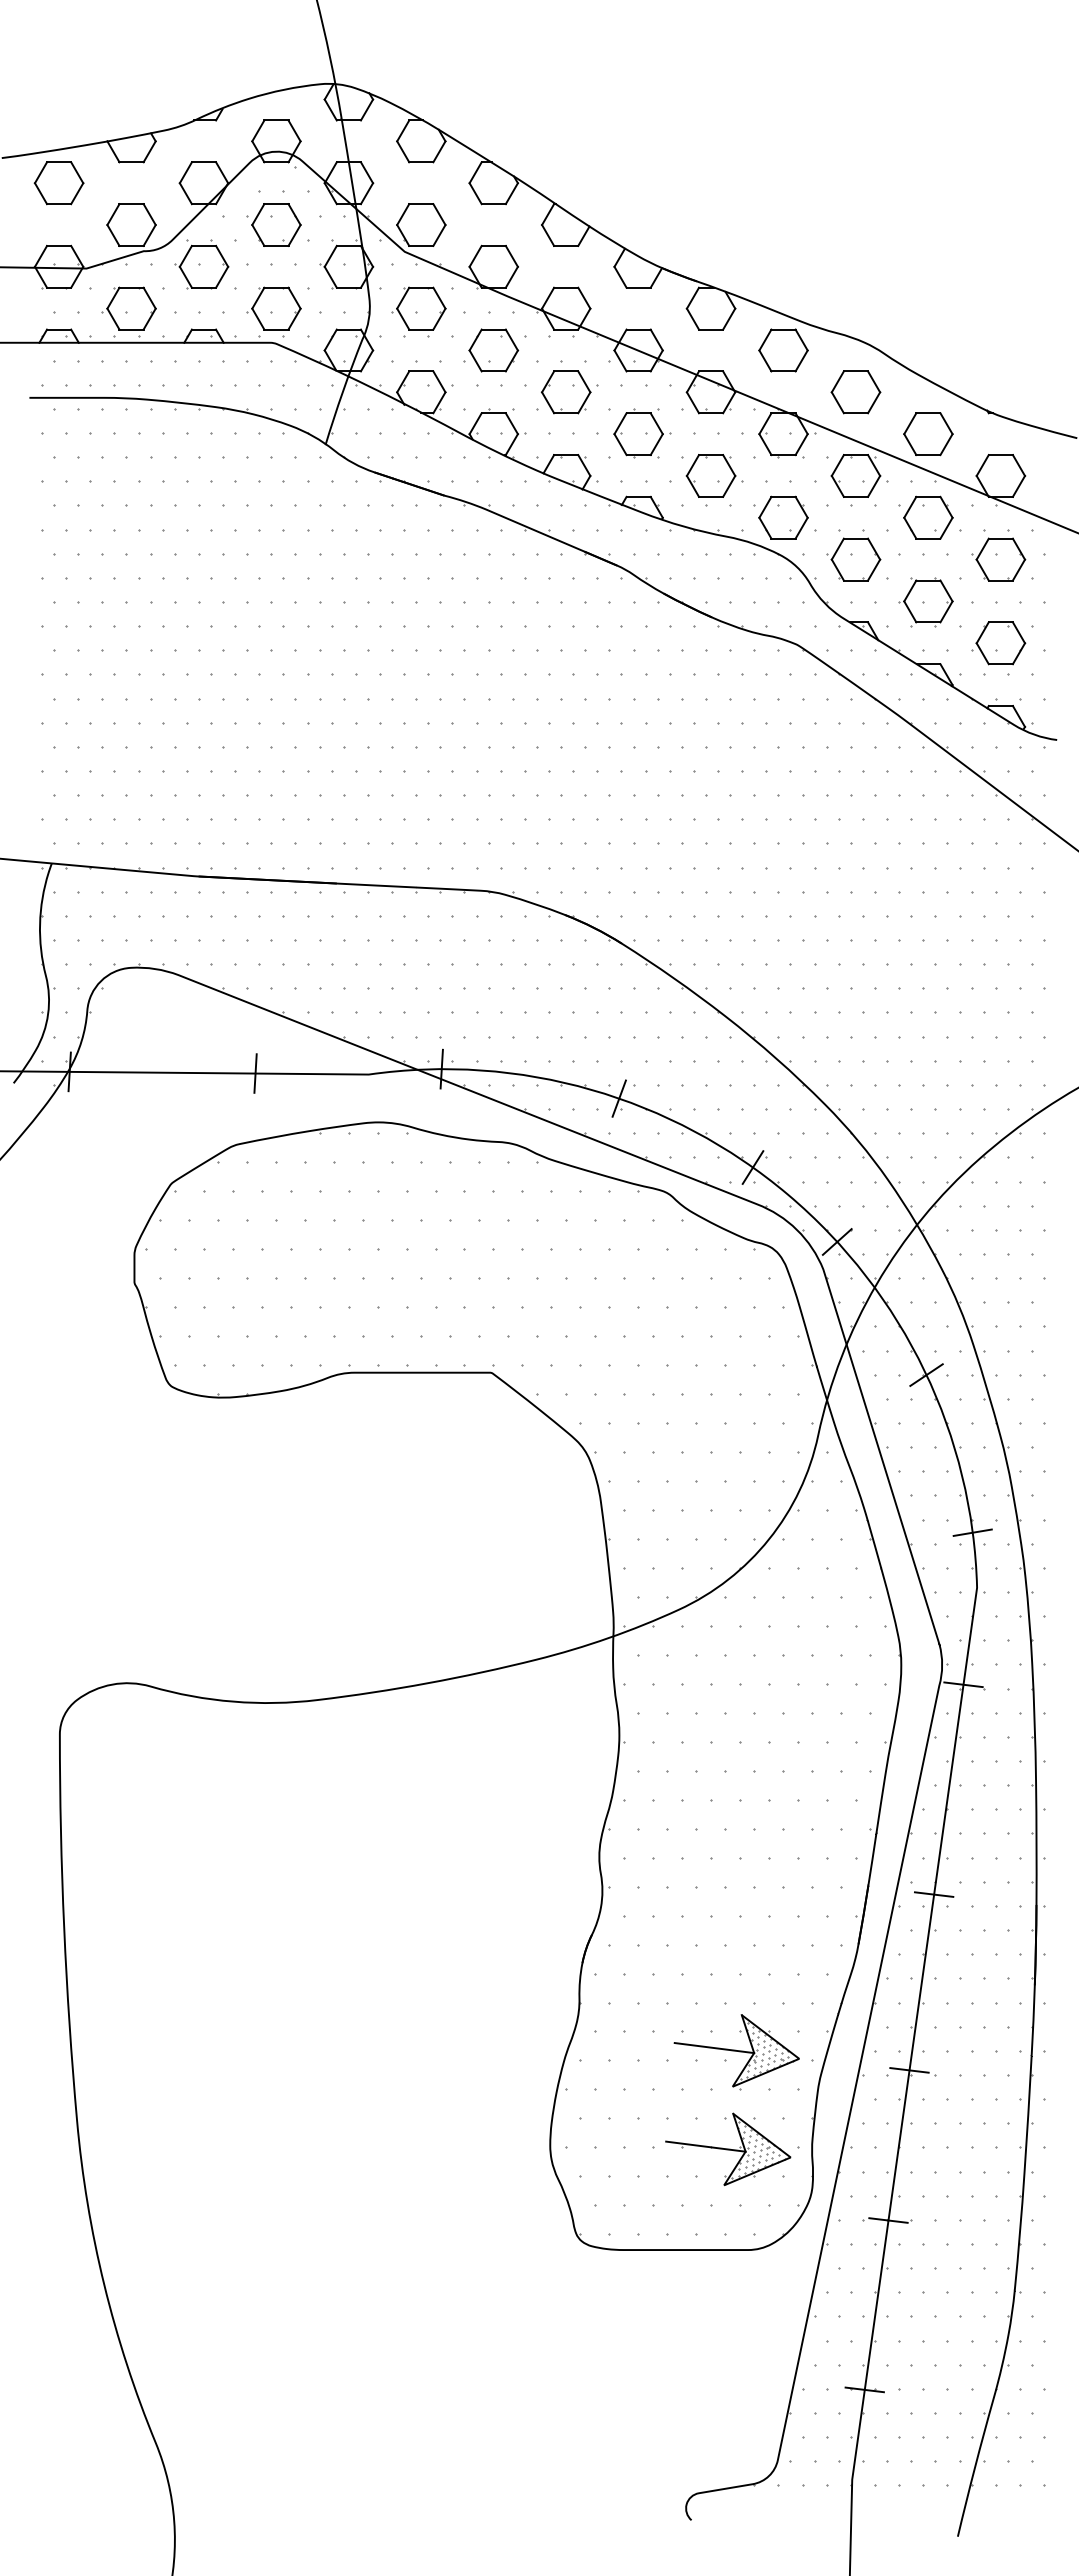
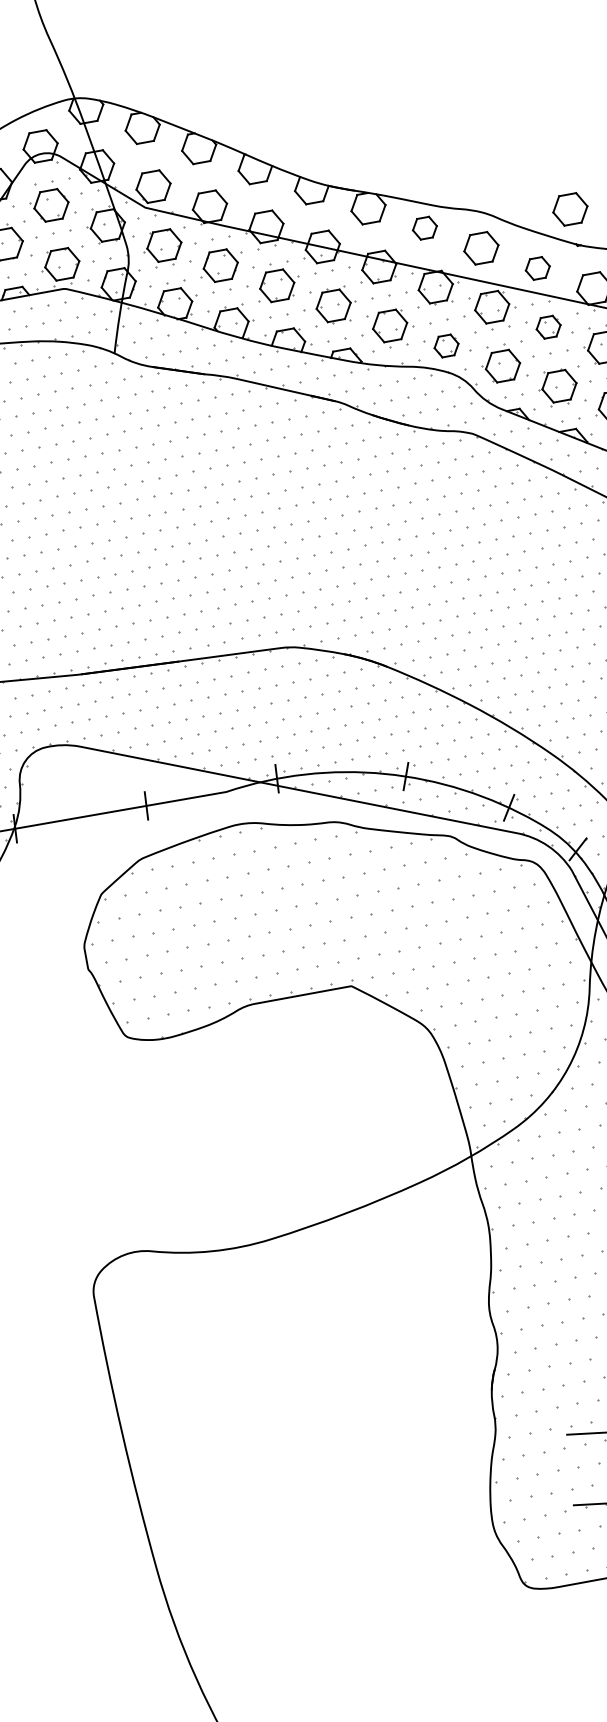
part: (783, 350) -> (424, 228), size x0.7
part: (987, 361) -> (570, 209), added
part: (928, 434) -> (537, 268), size x0.7
part: (783, 517) -> (446, 345), size x0.7
part: (928, 517) -> (548, 327), size x0.7

